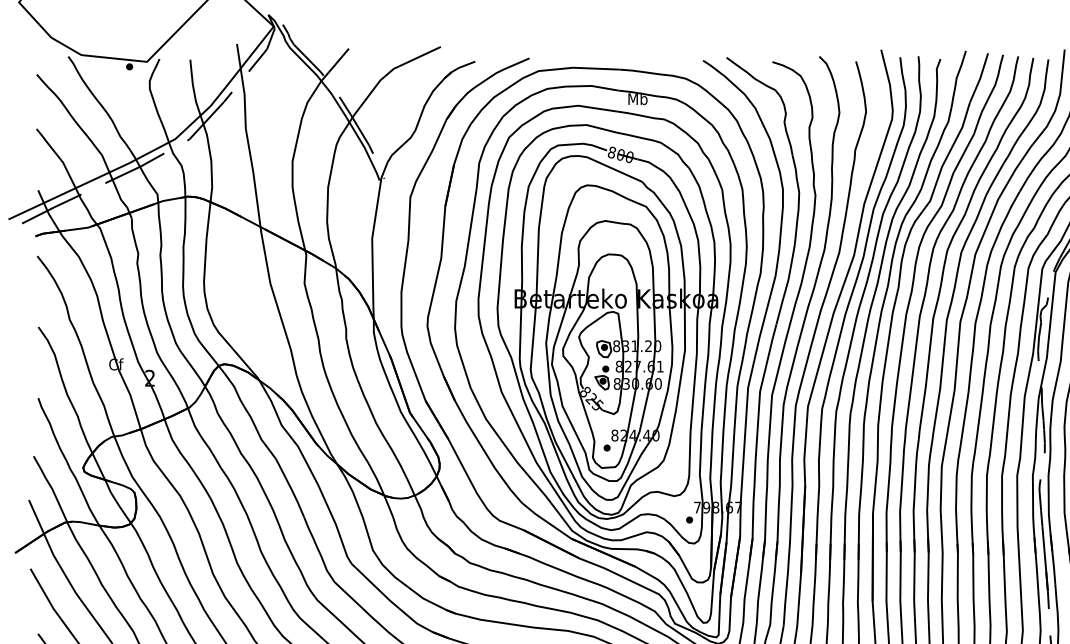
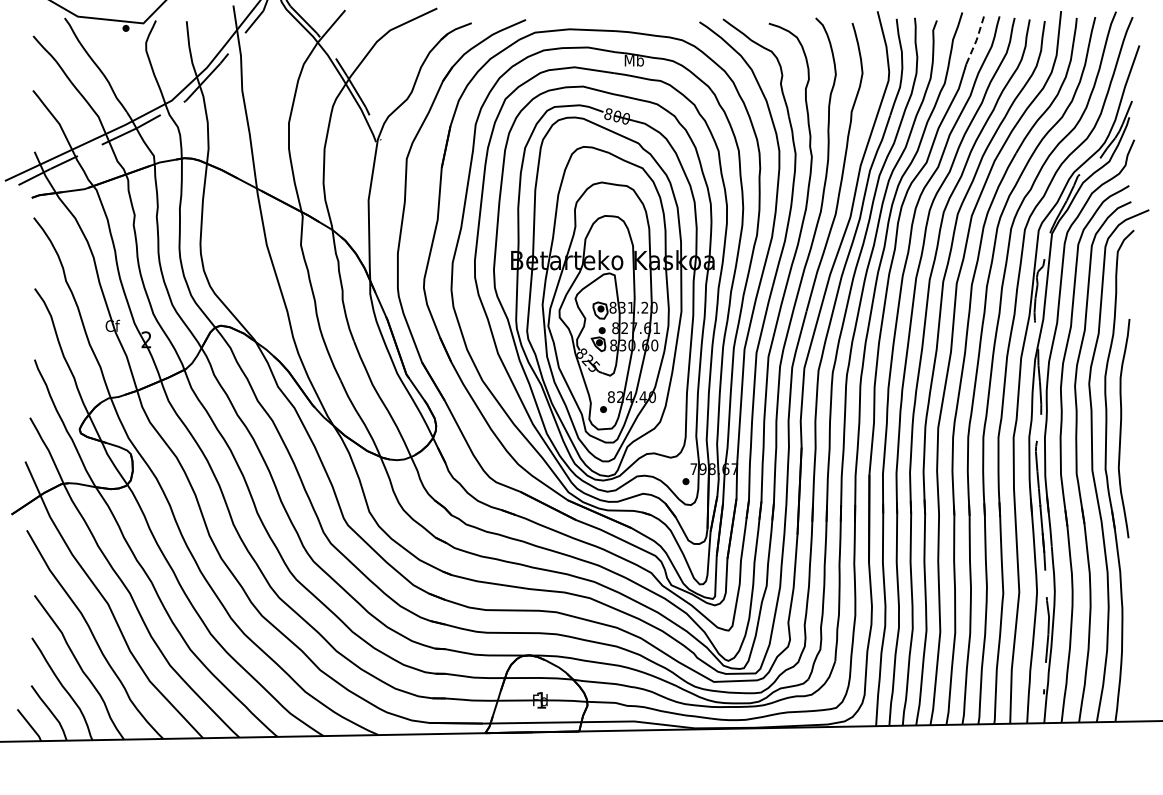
line: (980, 78) -> (976, 40), solid -> dashed

